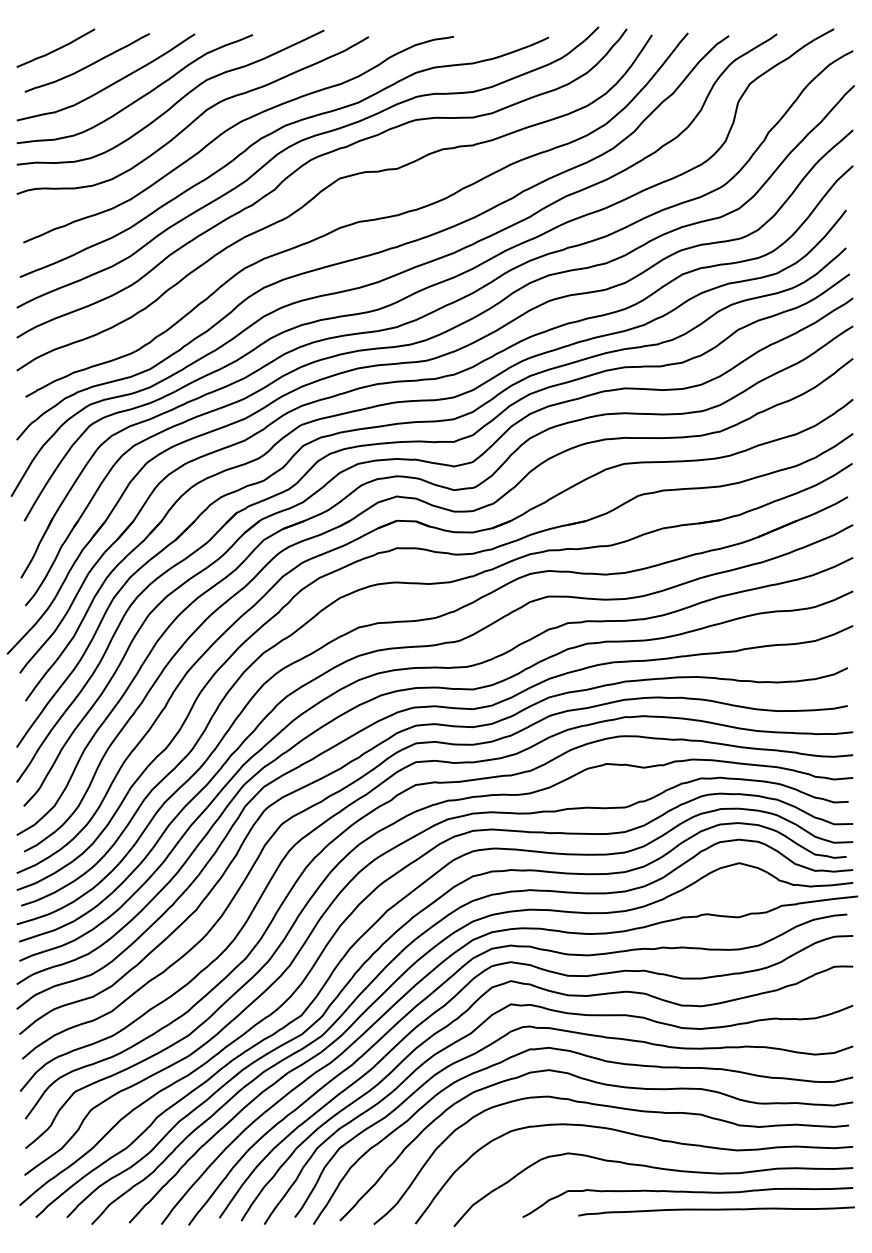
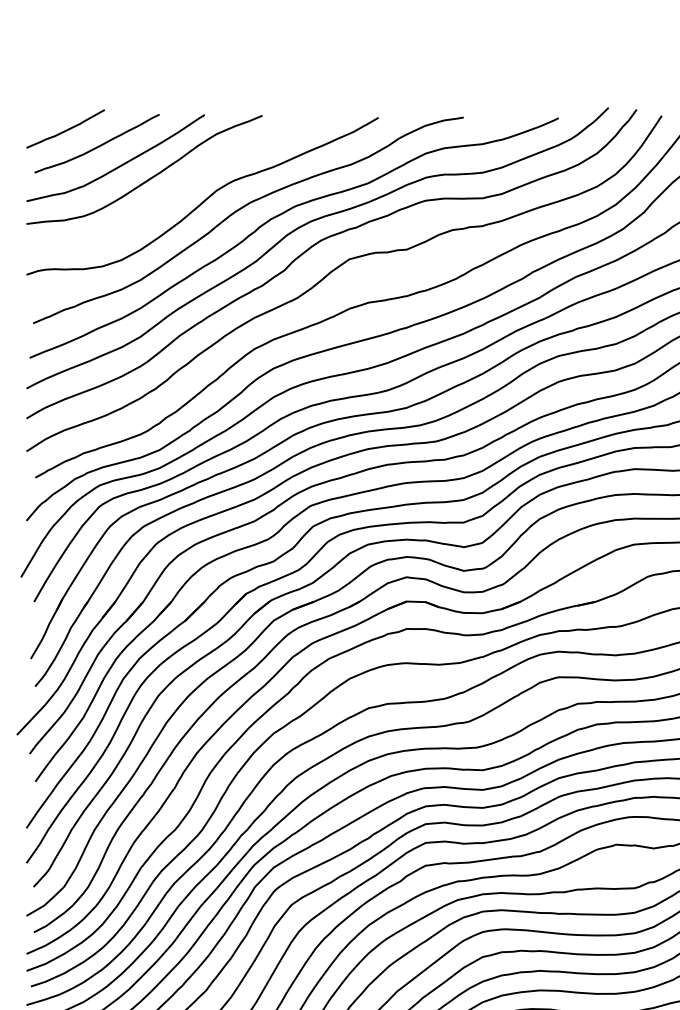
curve: (175, 102) -> (185, 183), removed

